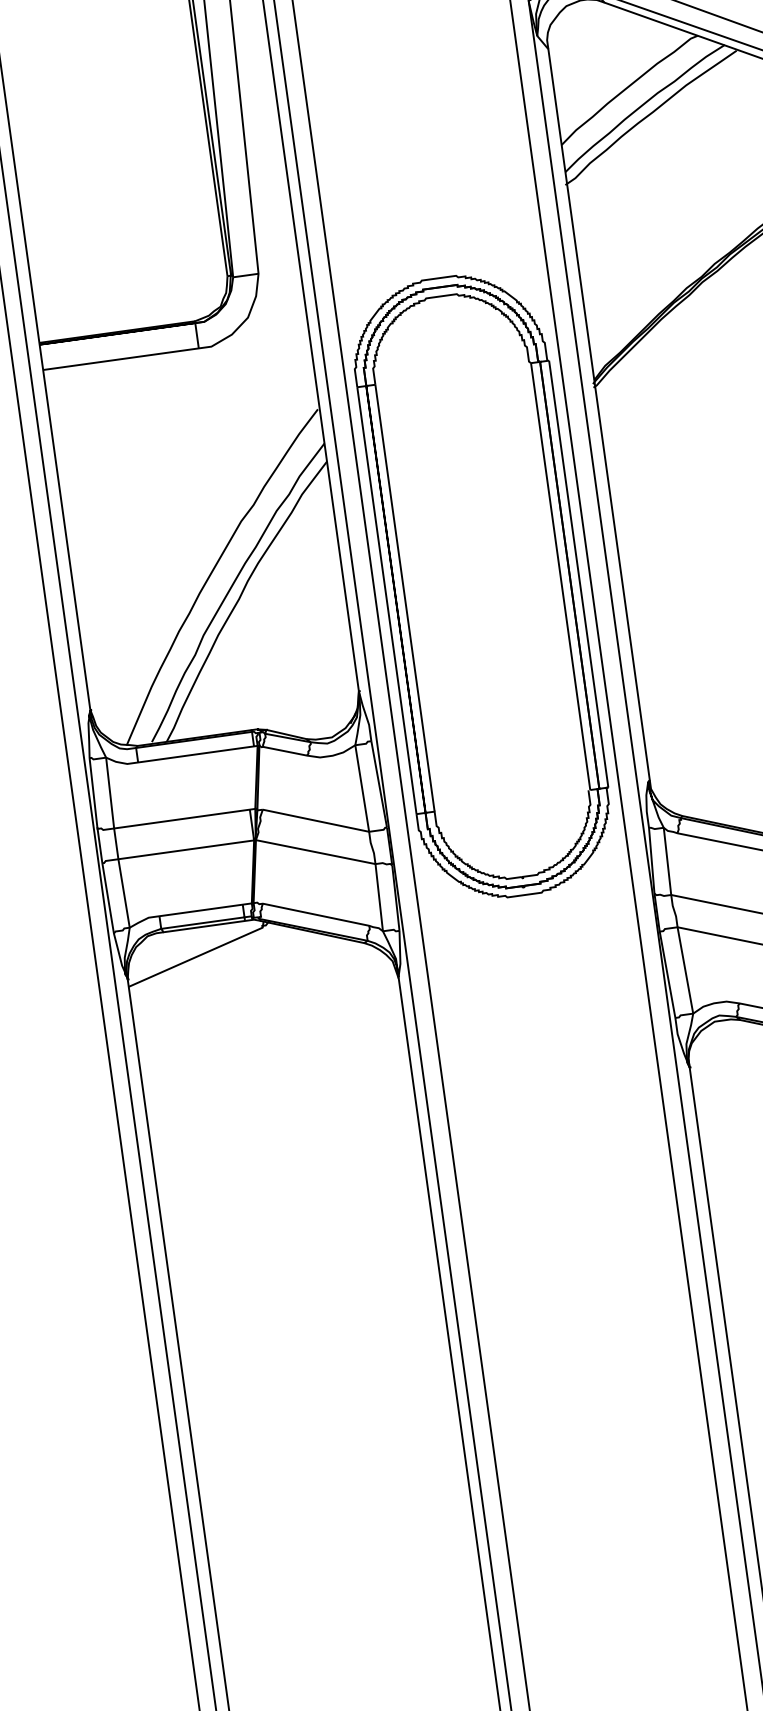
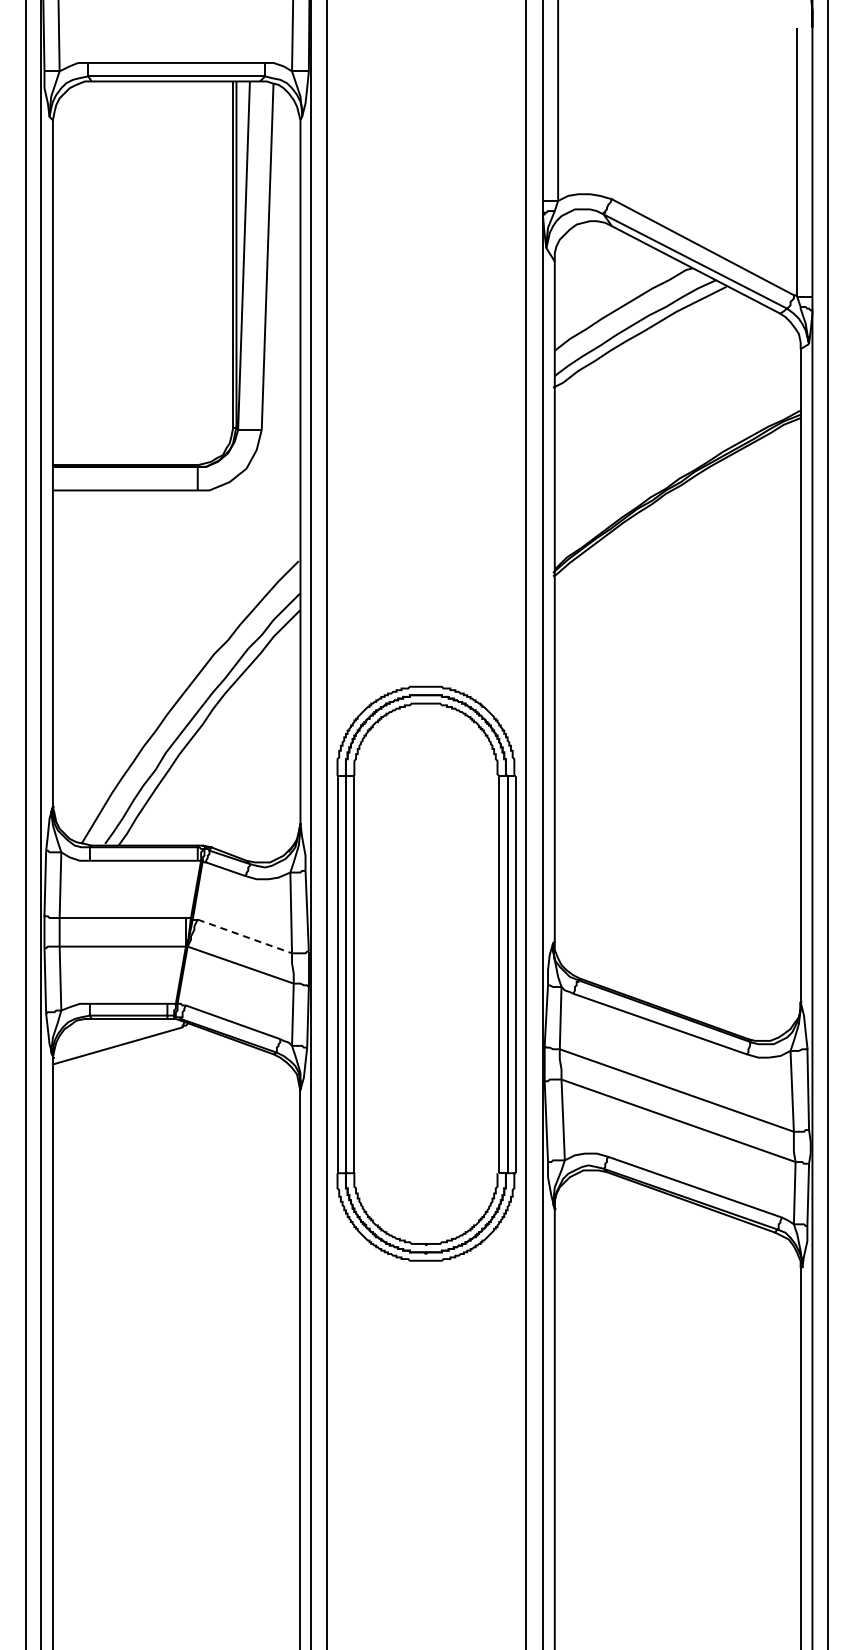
part: (482, 586) -> (426, 973), moved
line: (316, 820) -> (245, 936), solid -> dashed

